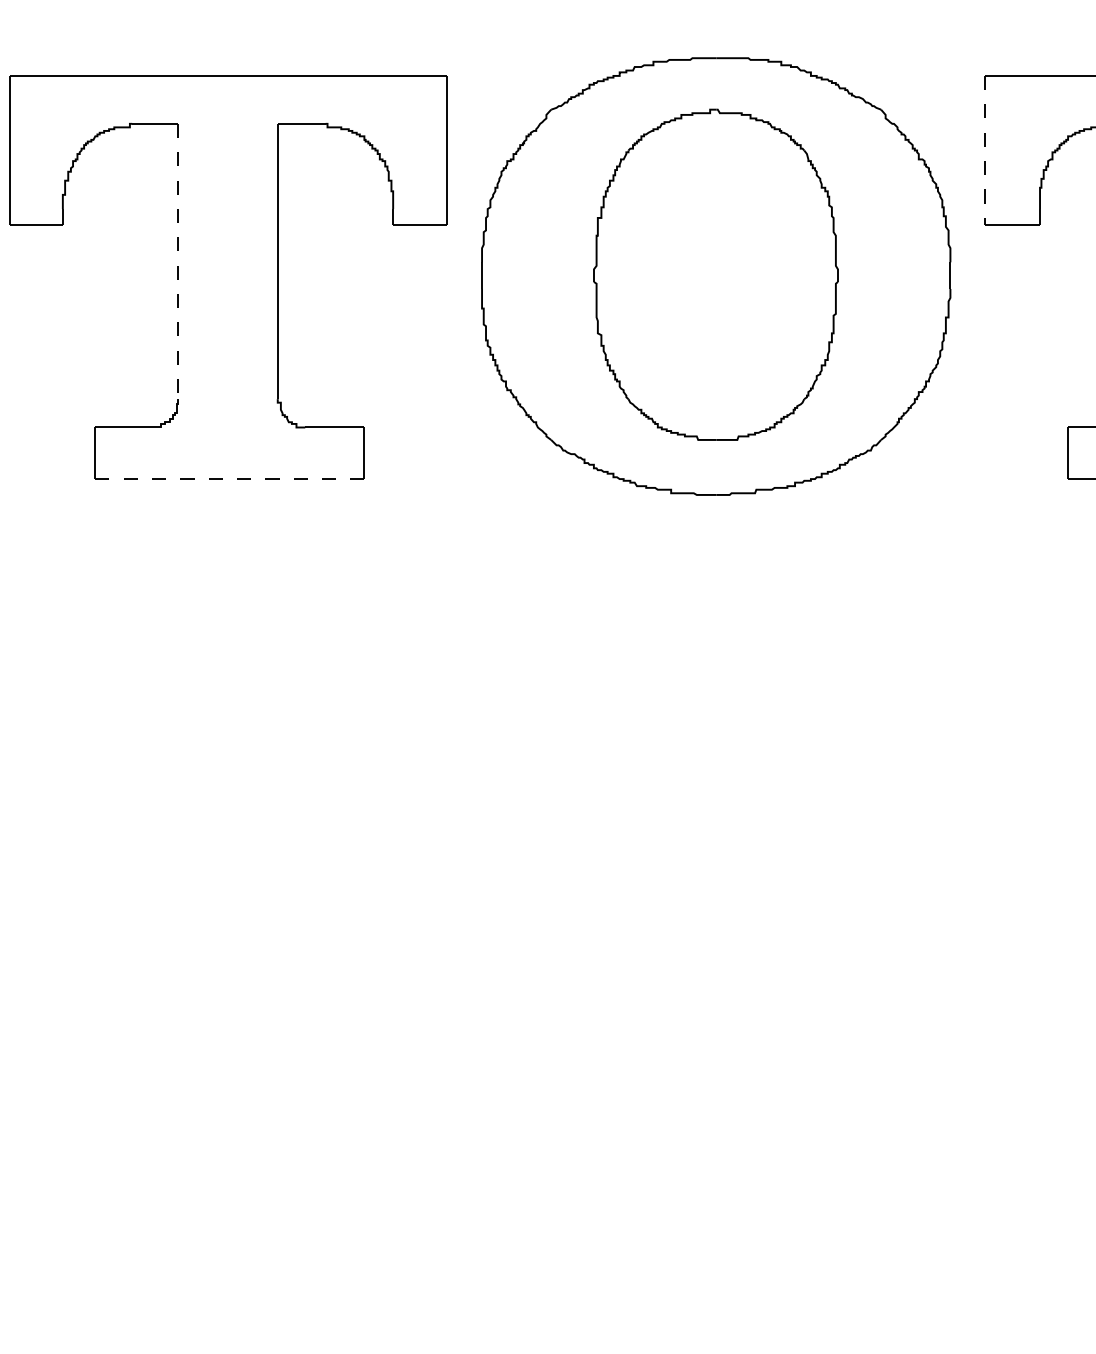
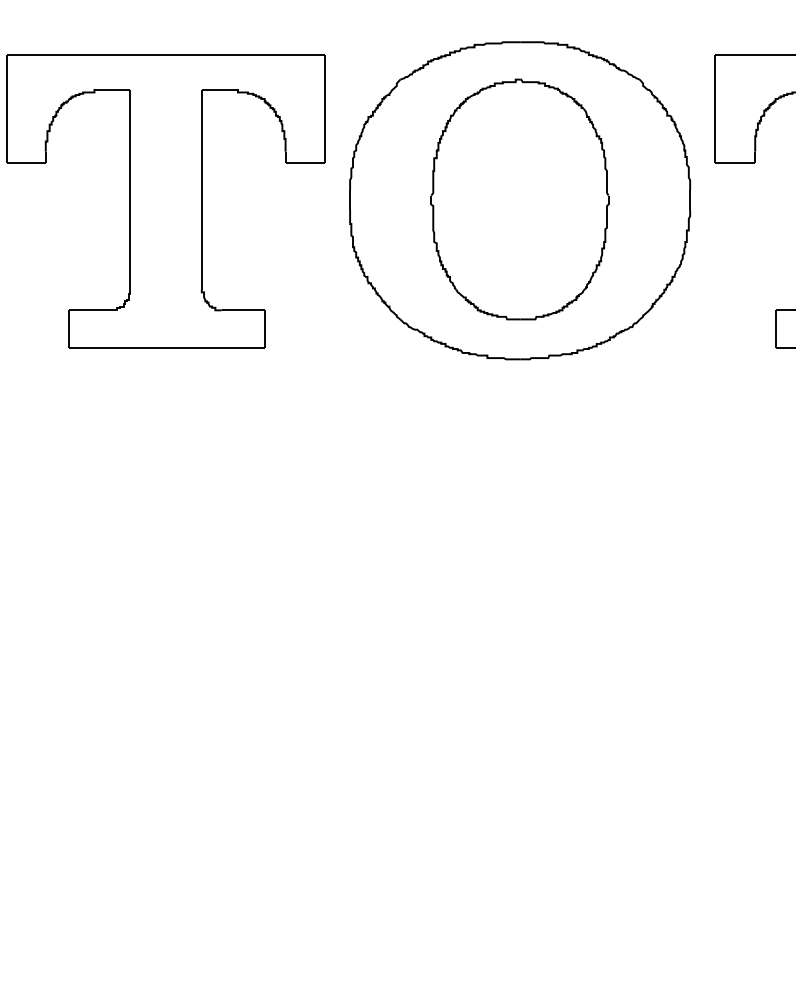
line: (985, 150) -> (715, 109), dashed -> solid
line: (178, 261) -> (129, 189), dashed -> solid
line: (229, 479) -> (166, 348), dashed -> solid

